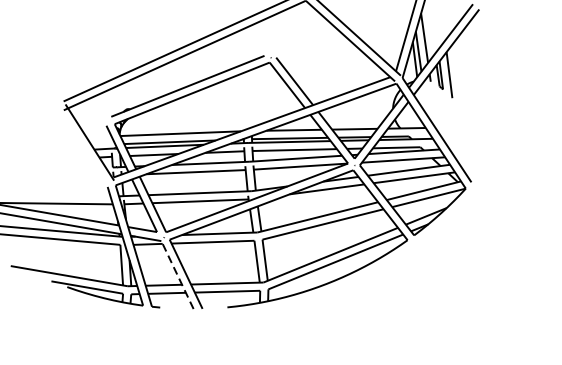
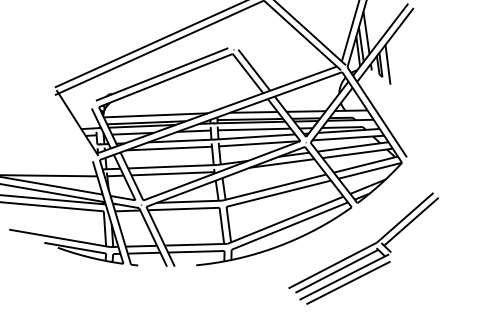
line: (176, 273) -> (152, 236), dashed -> solid
part: (421, 287) -> (363, 248), added

